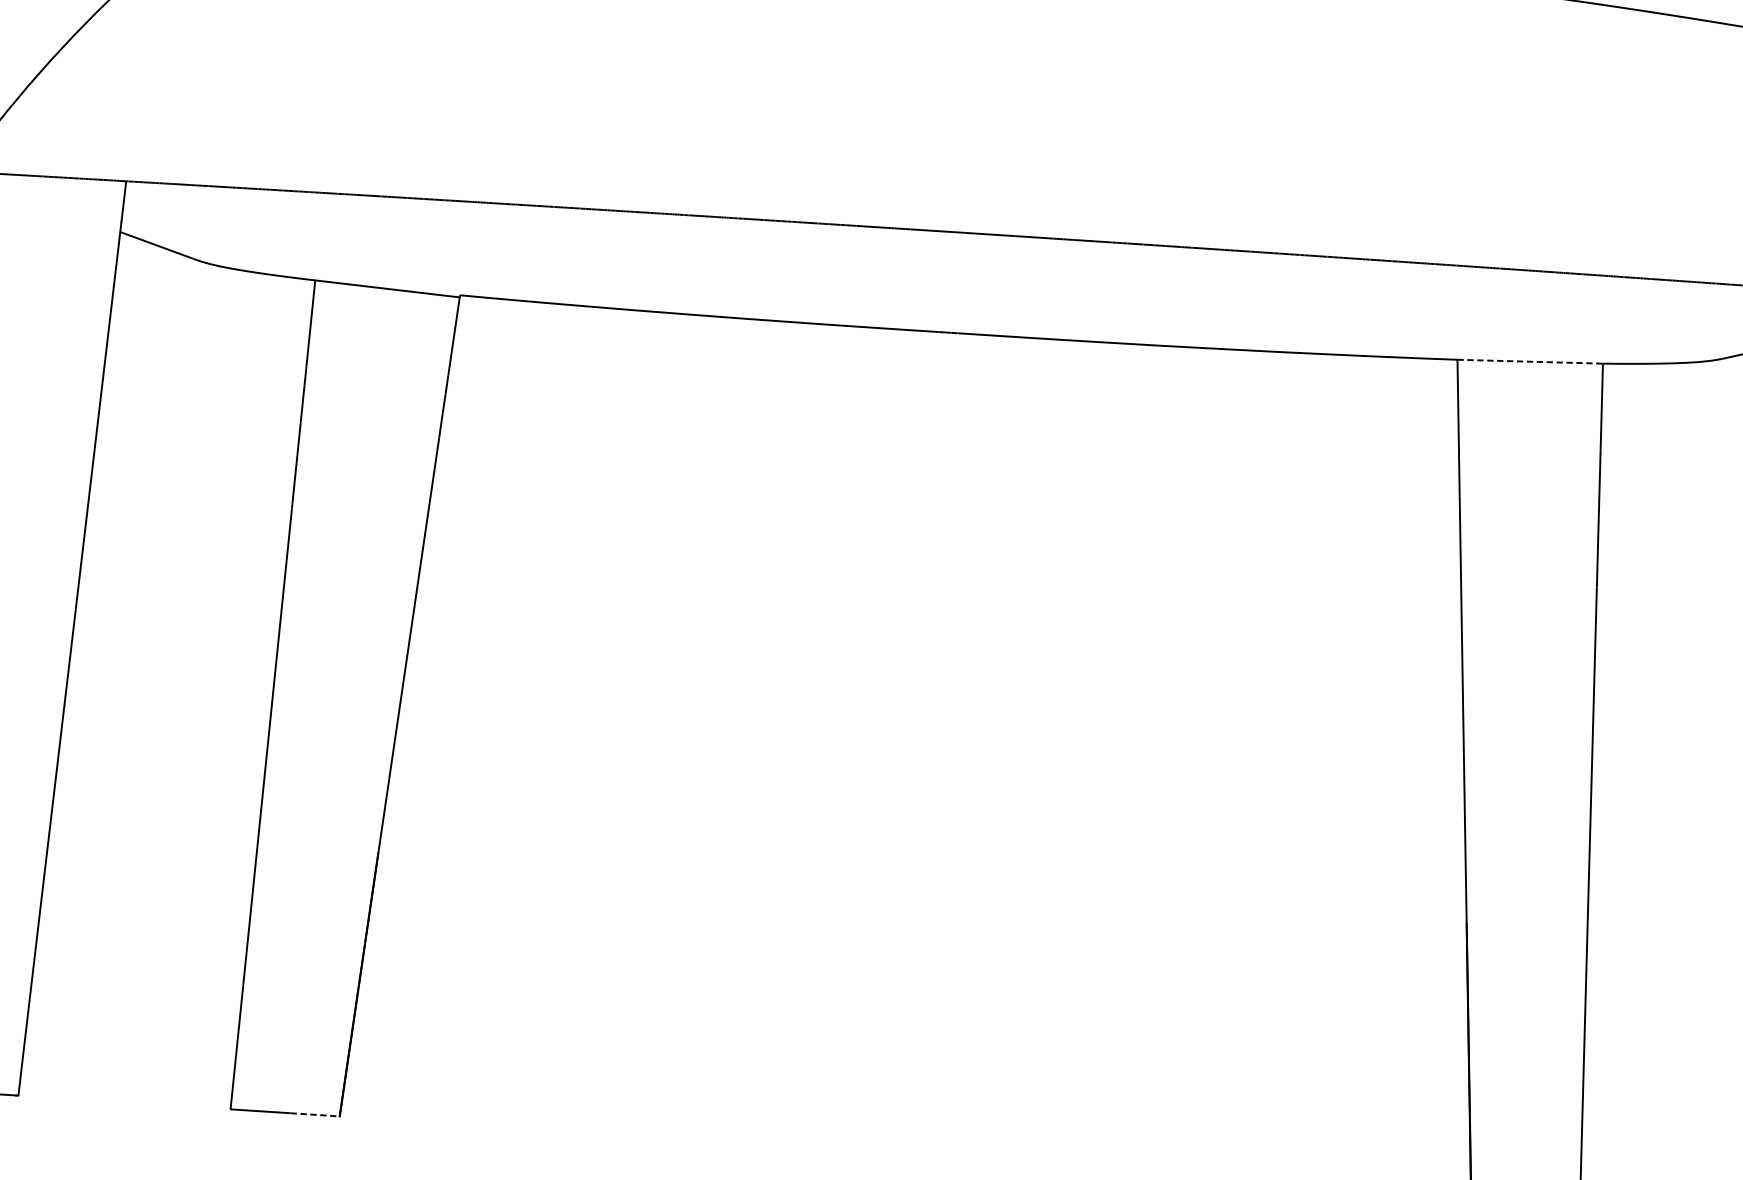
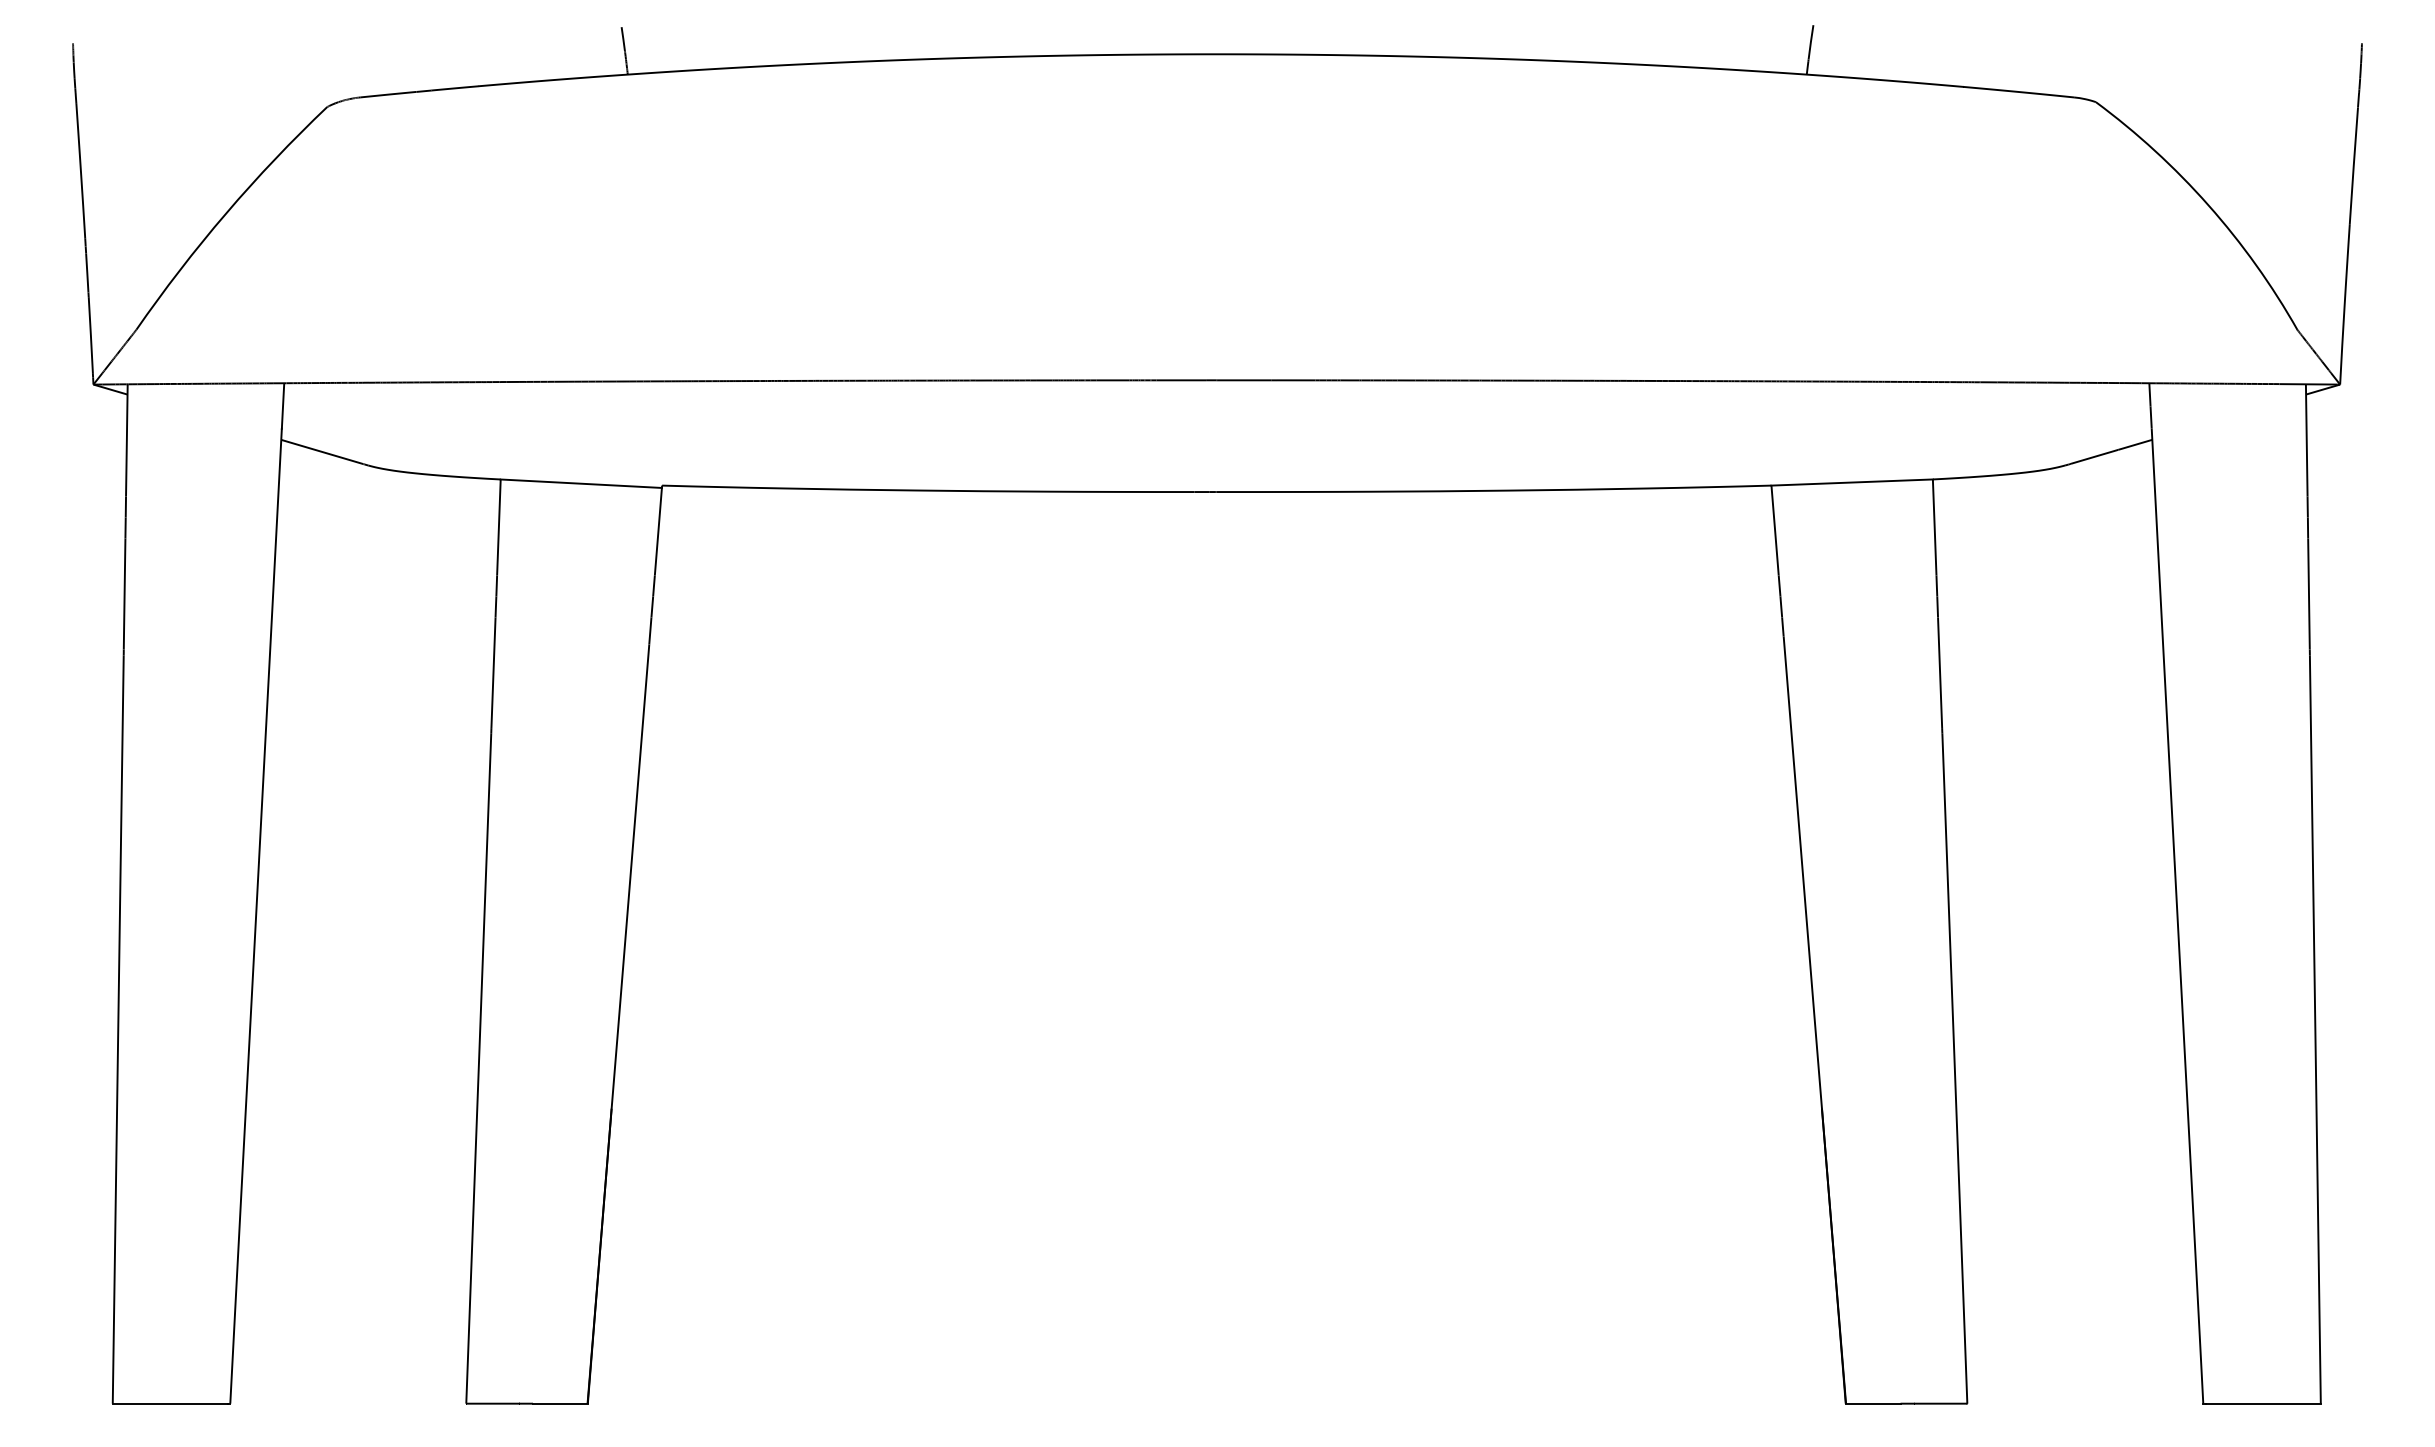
line: (1530, 361) -> (1852, 482), dashed -> solid
line: (315, 1114) -> (560, 1403), dashed -> solid

